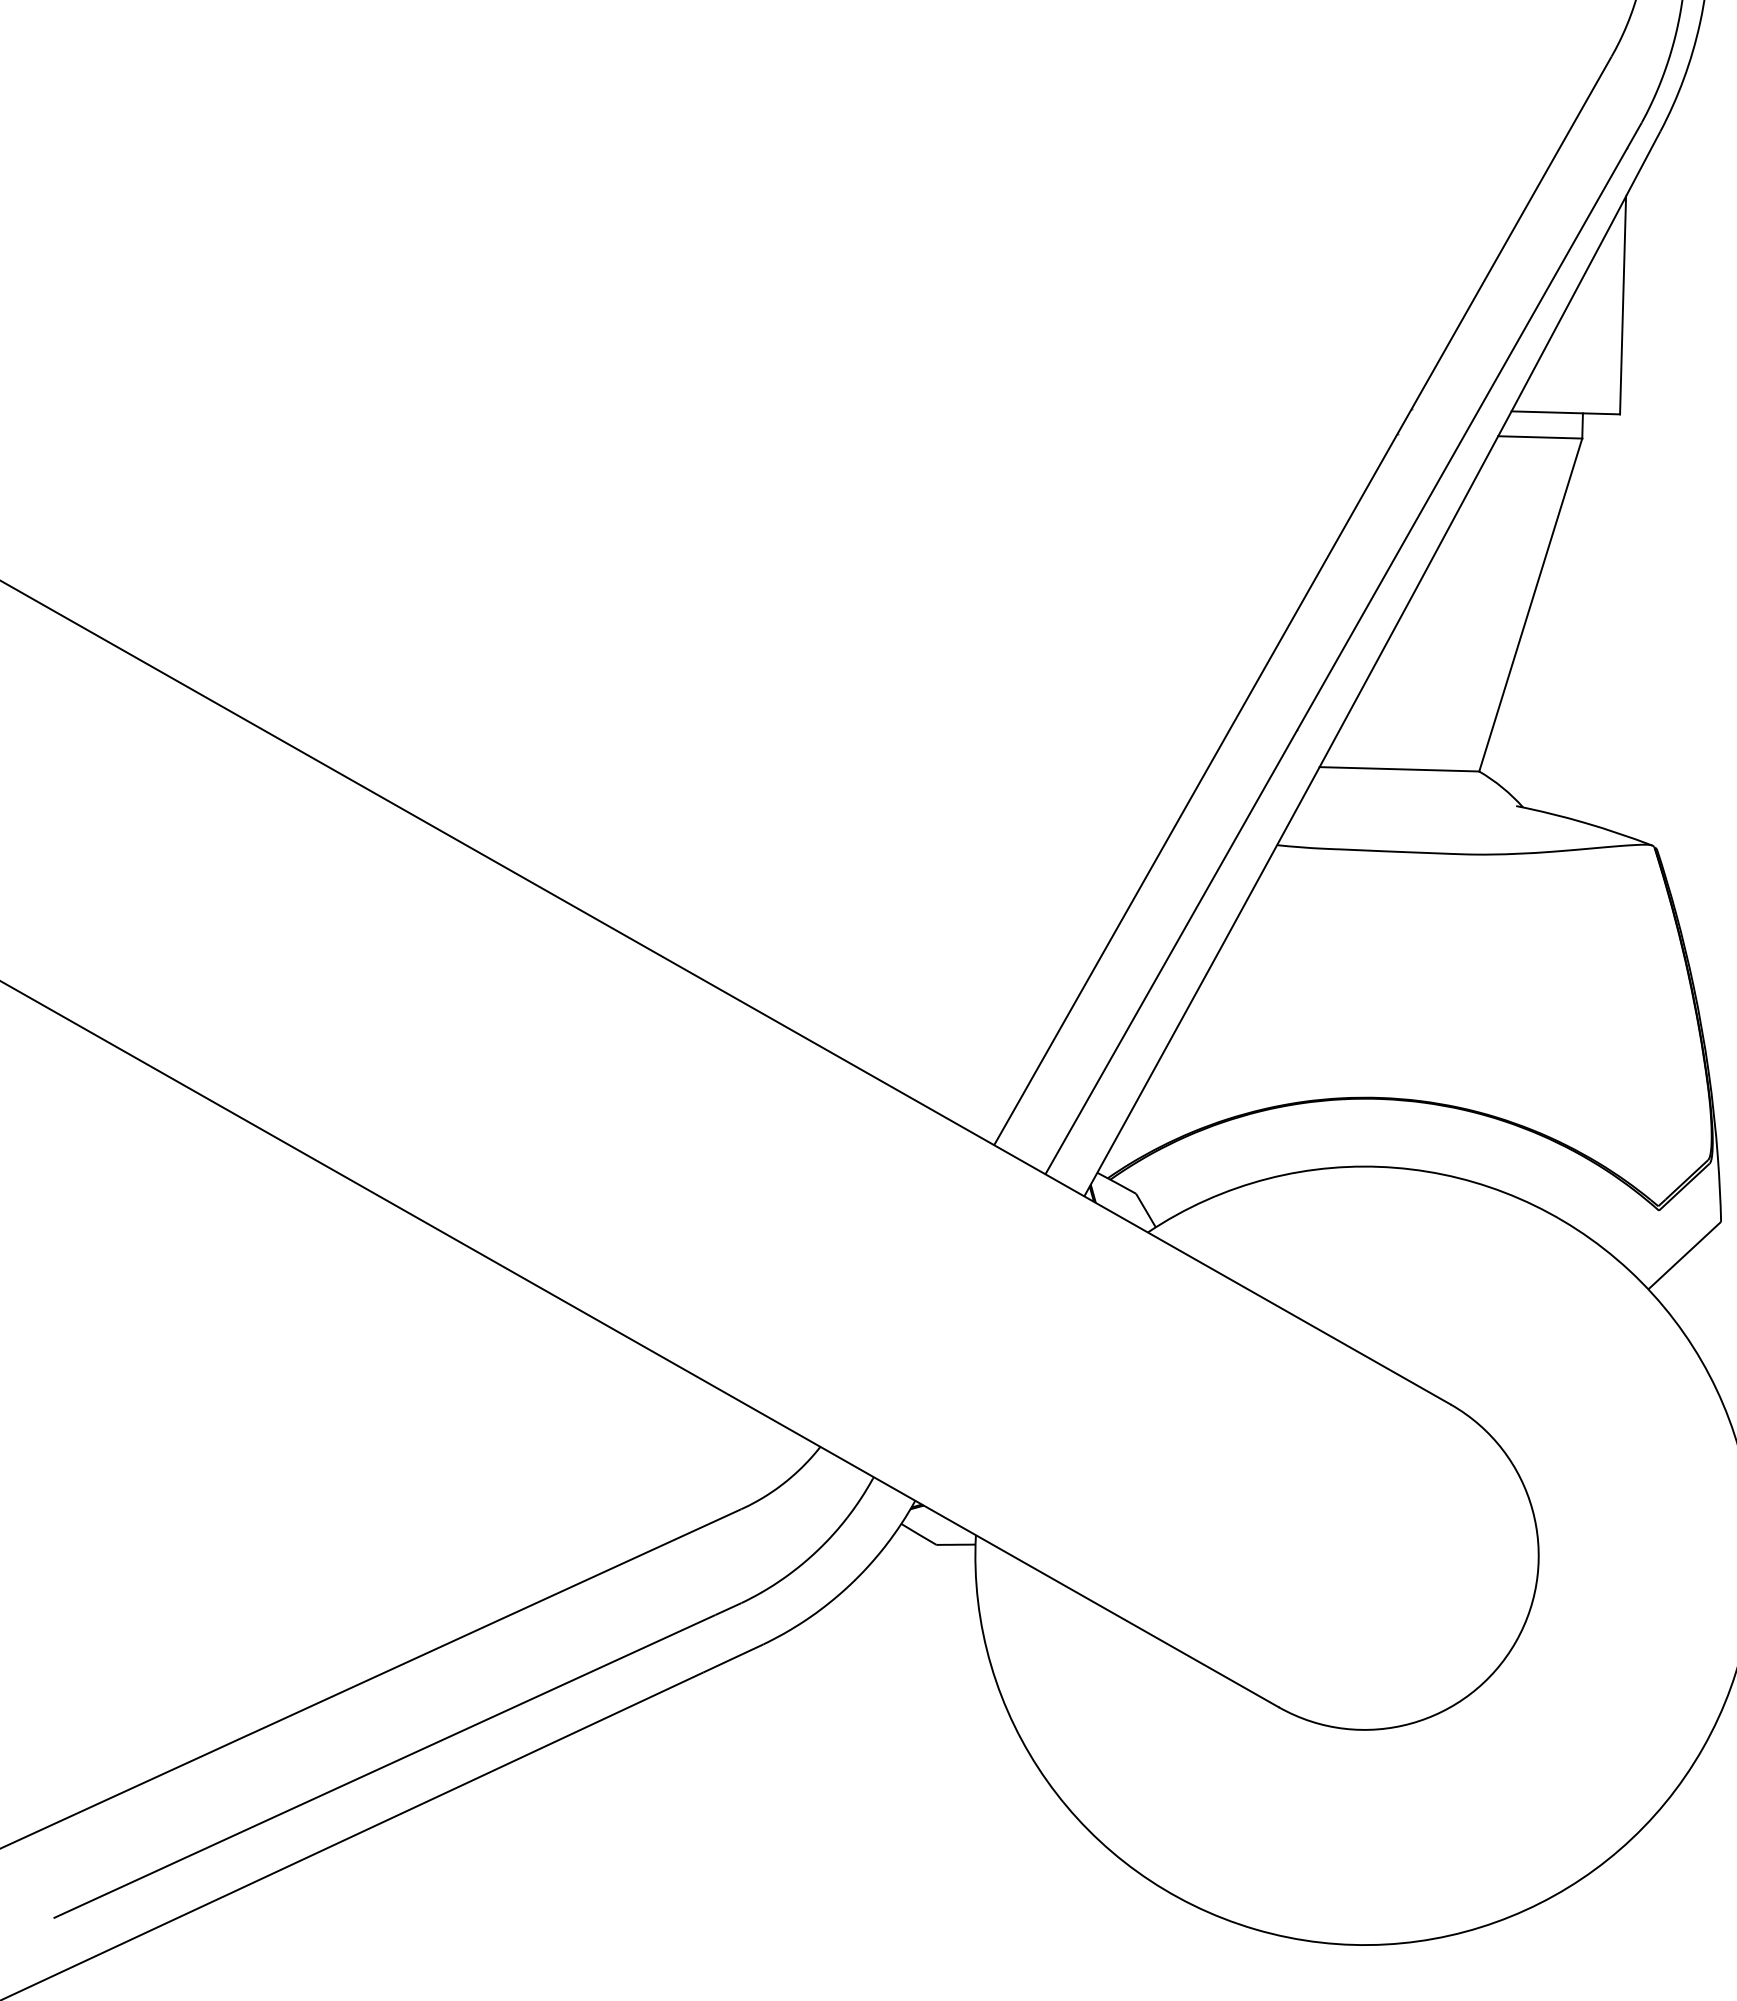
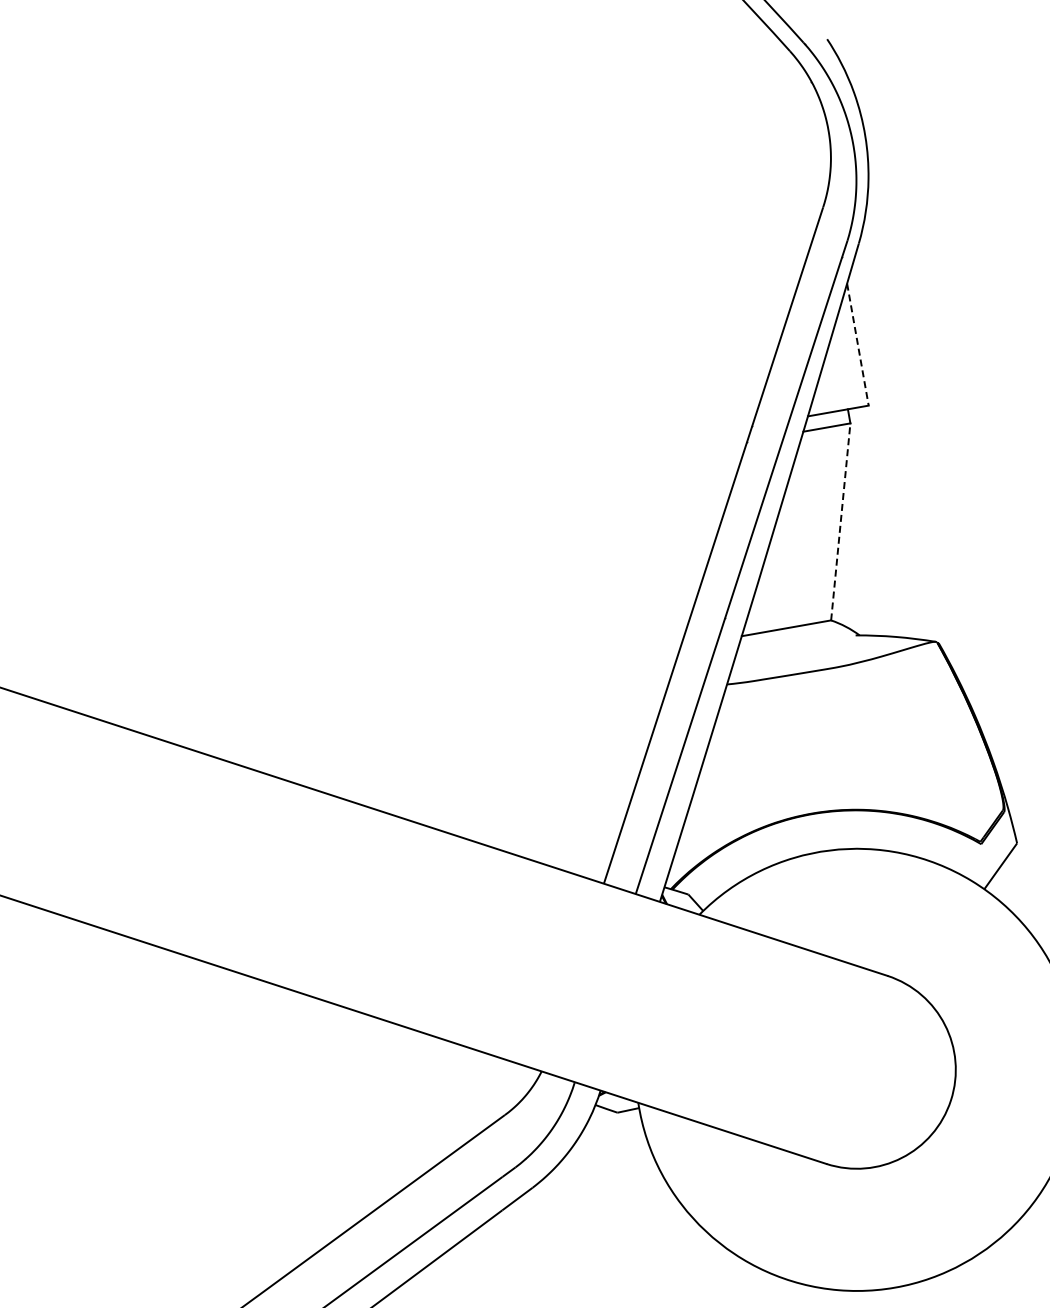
line: (1622, 304) -> (857, 344), solid -> dashed
line: (1530, 604) -> (840, 521), solid -> dashed

